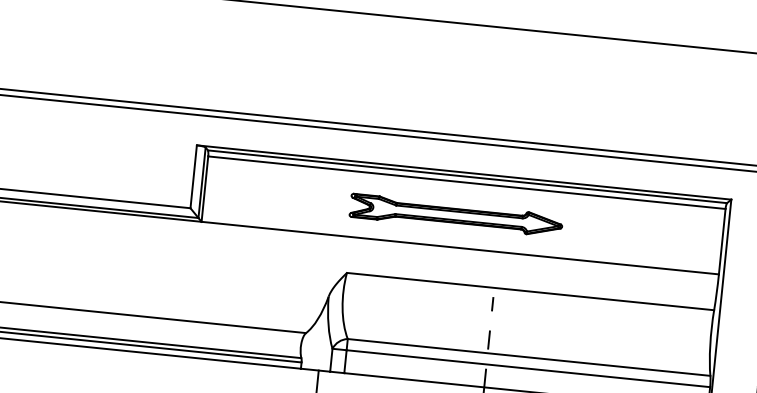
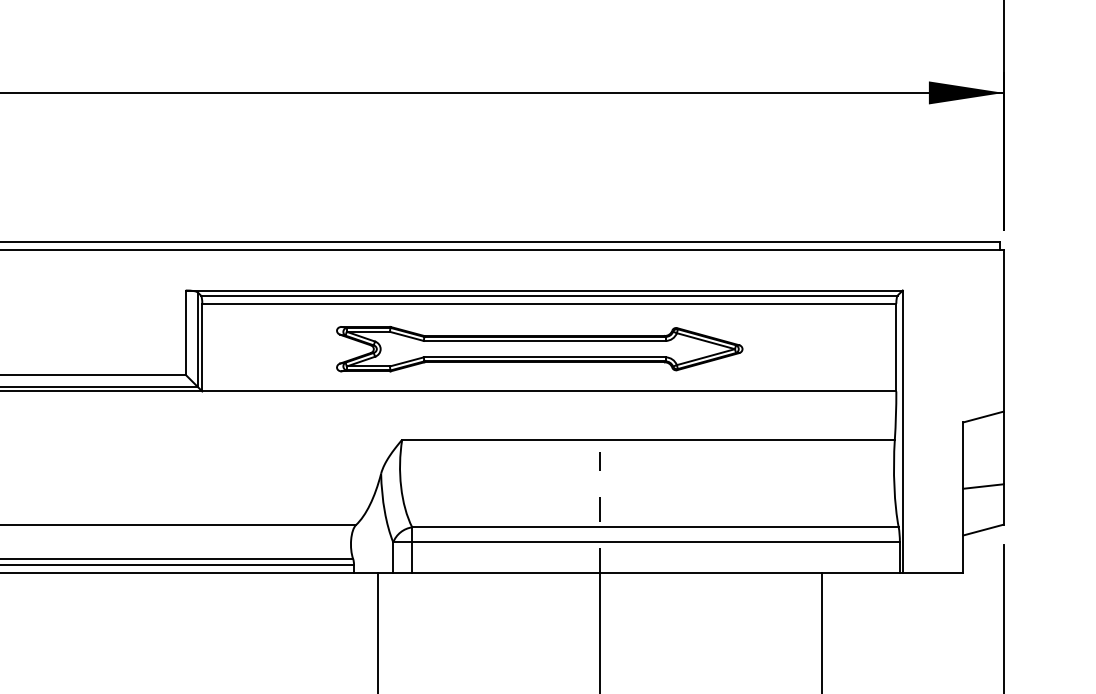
part: (456, 216) -> (539, 349), size x1.43

